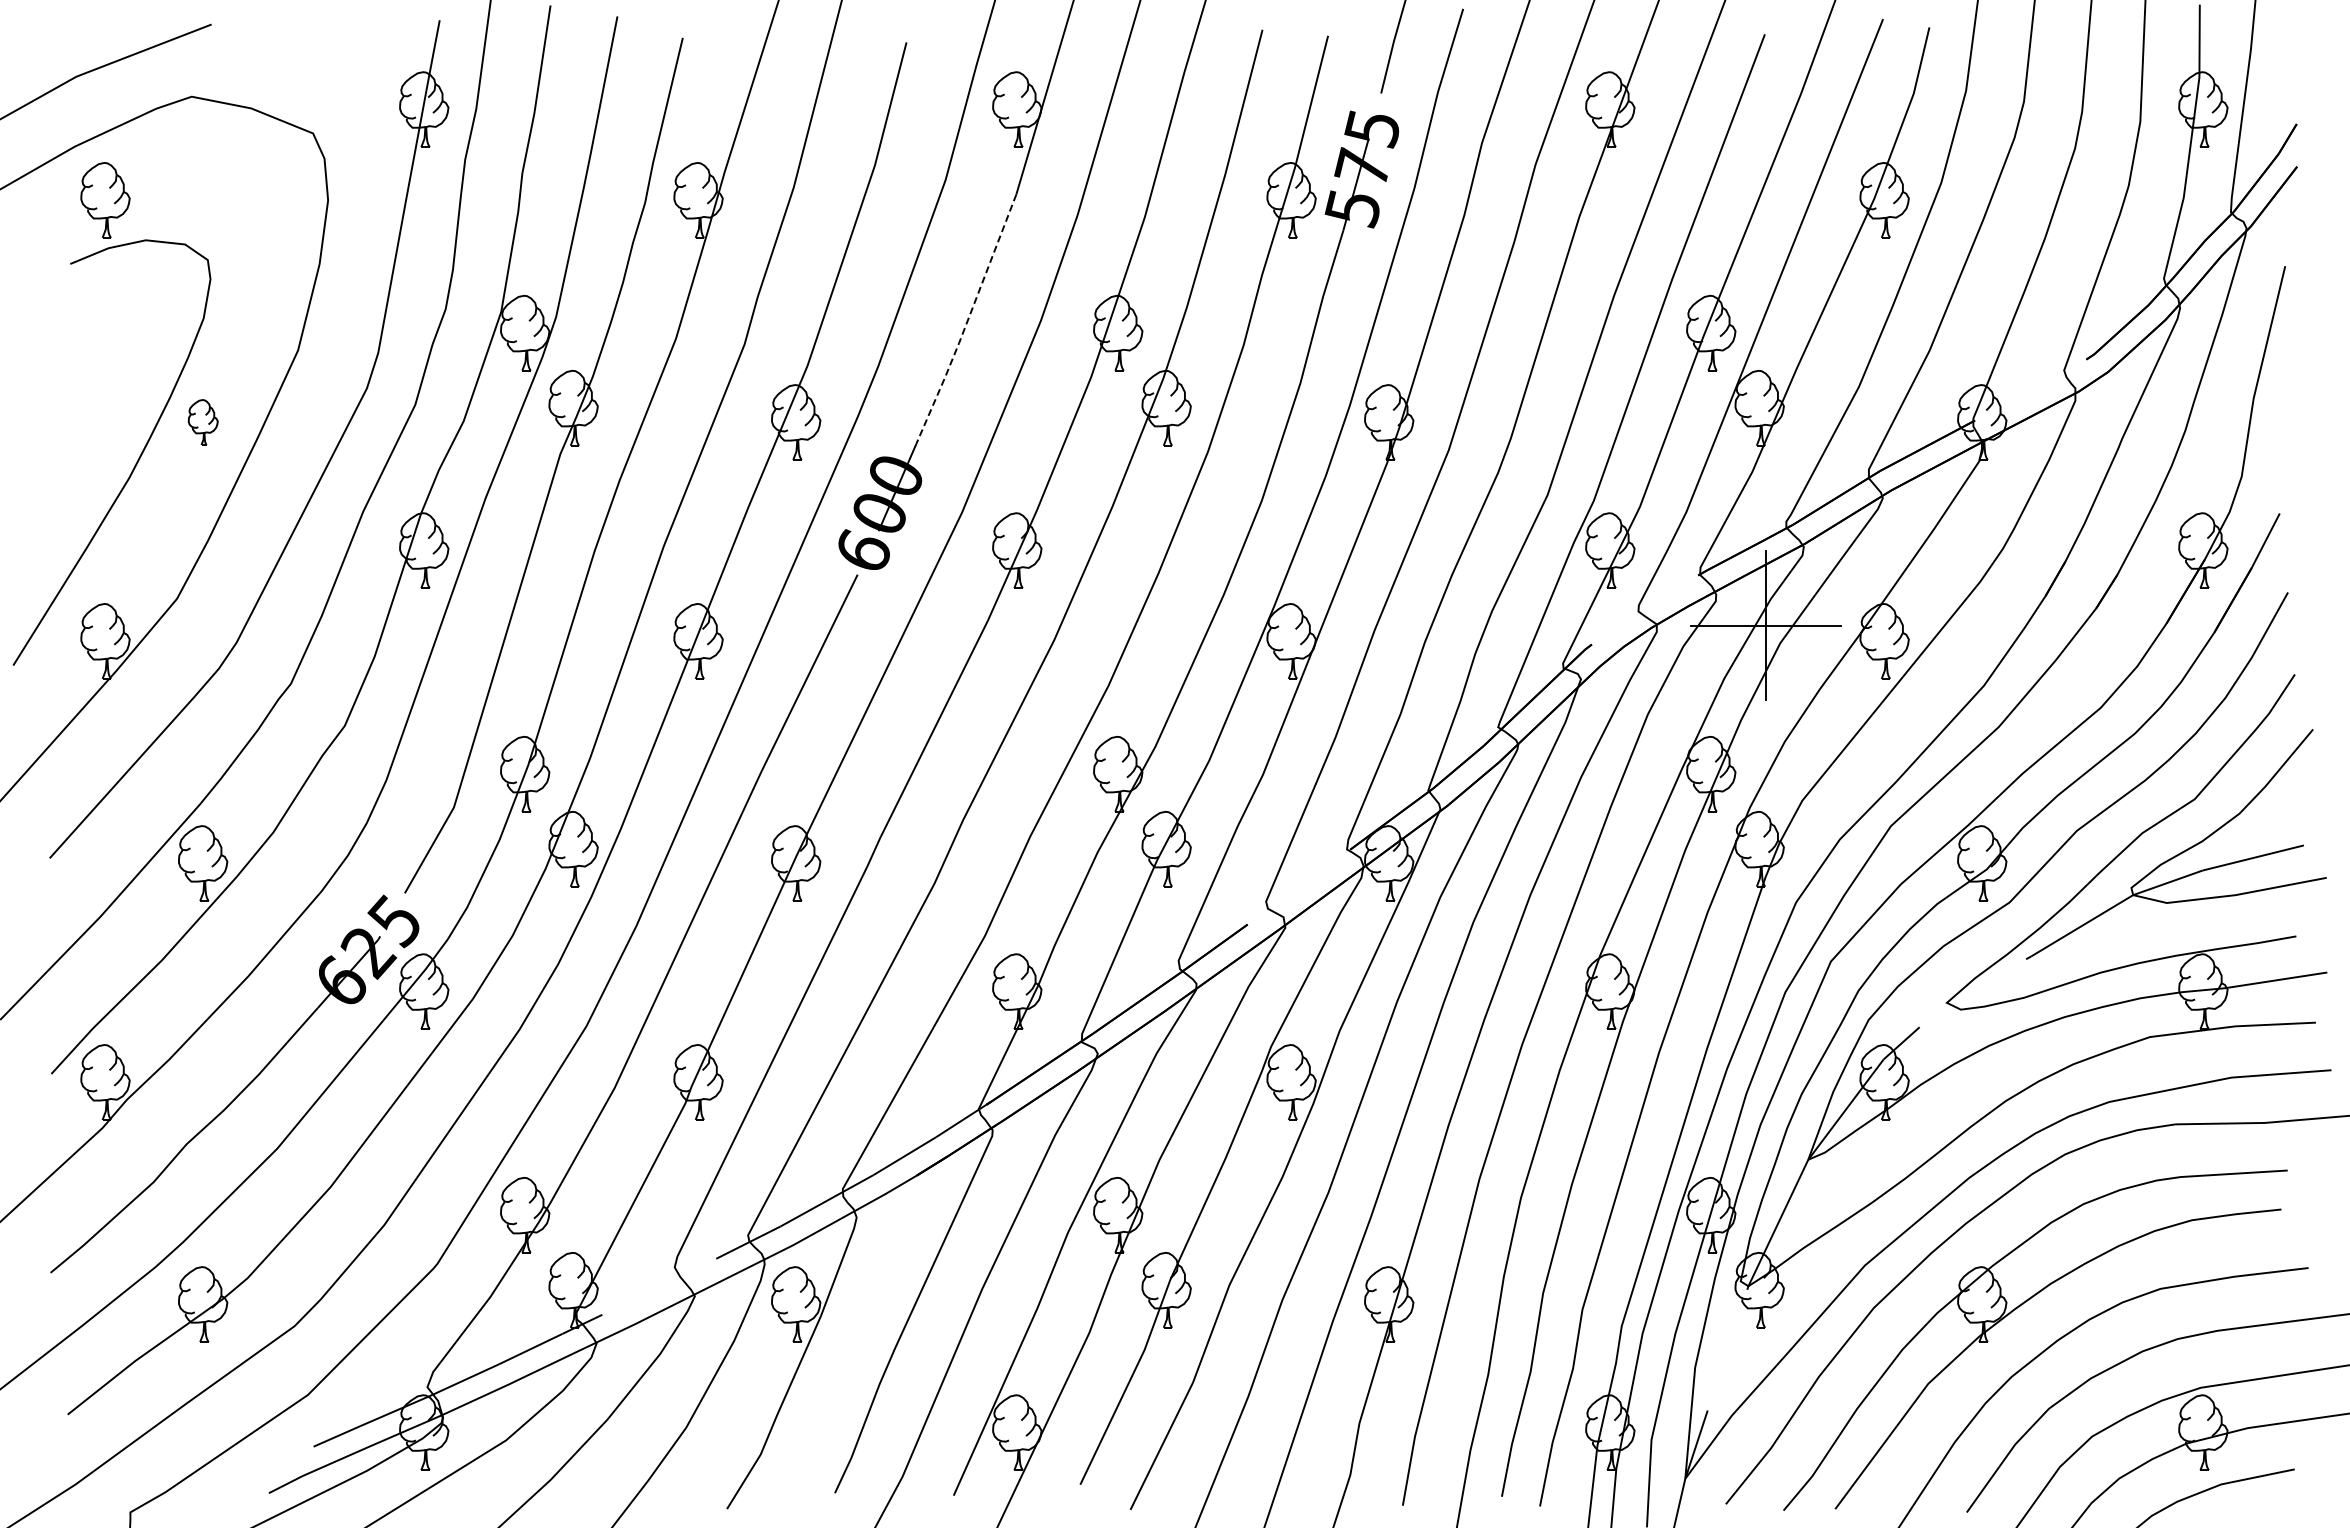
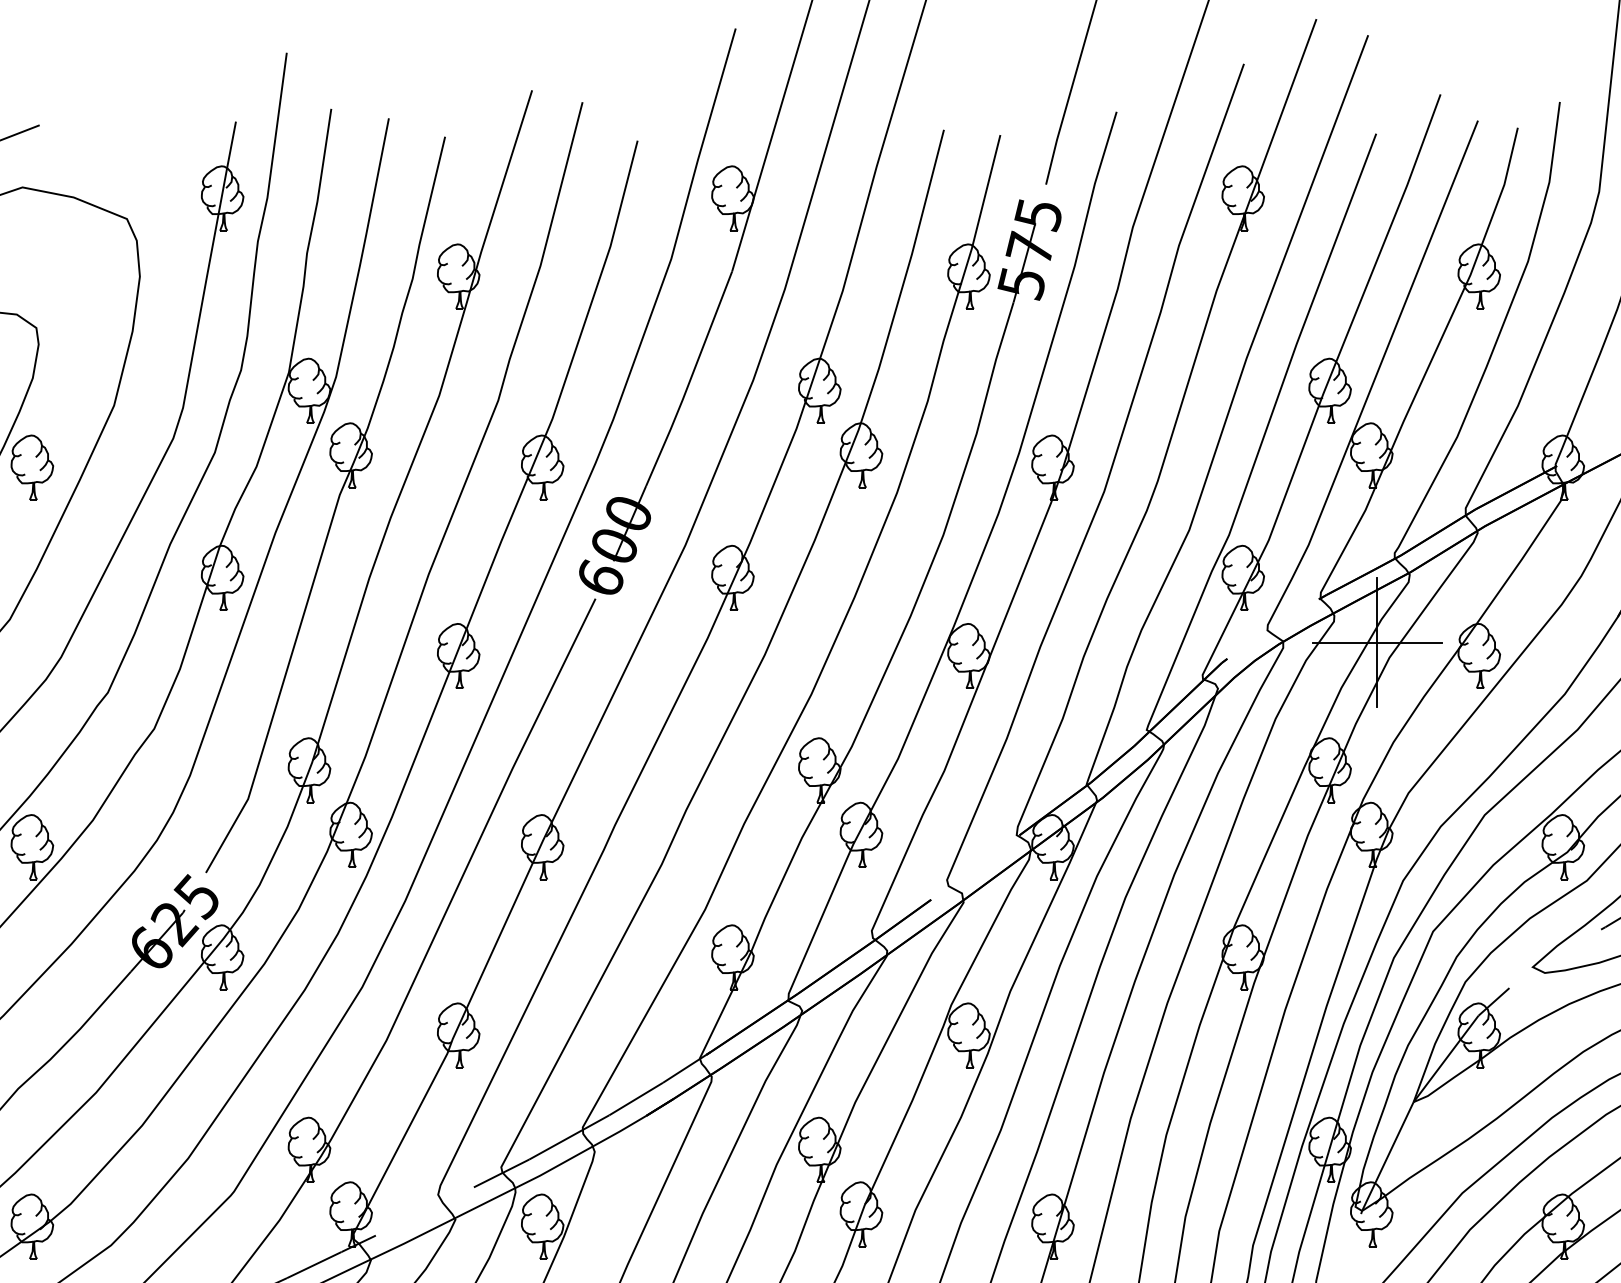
line: (967, 321) -> (690, 380), dashed -> solid
part: (203, 422) -> (32, 467), size x1.67

